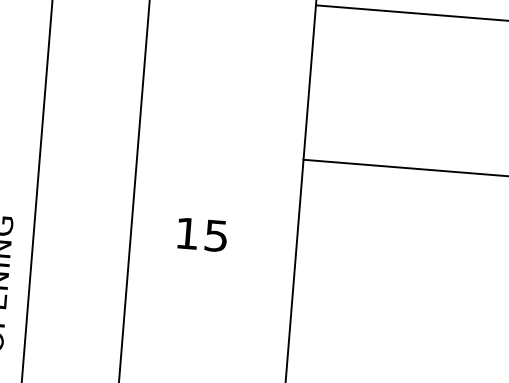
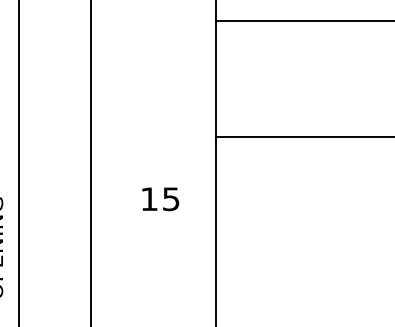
text: (202, 235) -> (160, 199), moved

